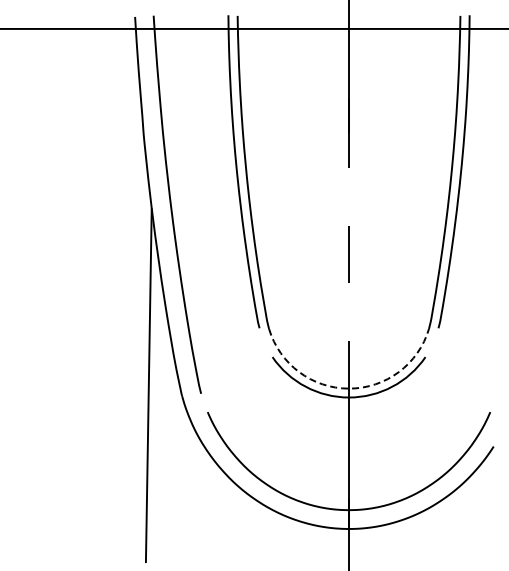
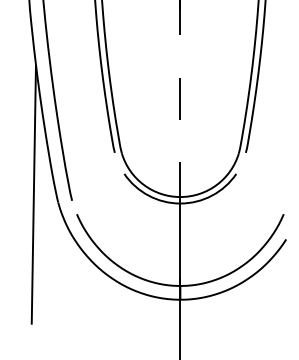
arc: (349, 388) -> (180, 196), dashed -> solid

